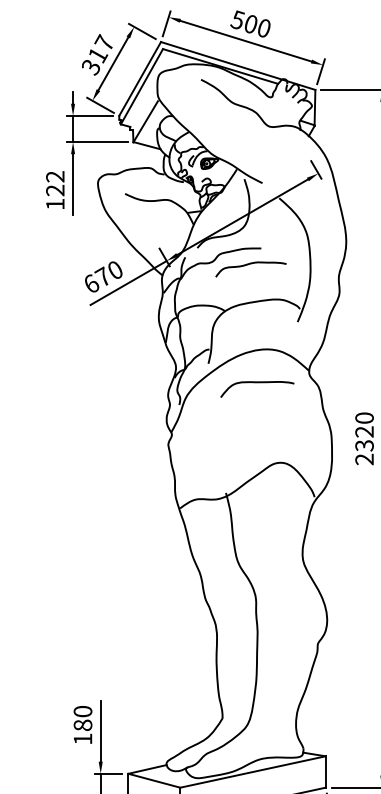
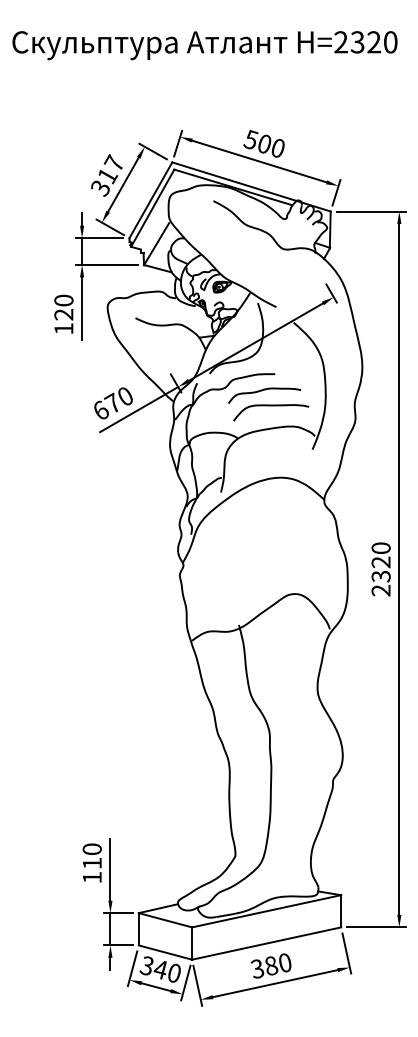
text: (54, 176) -> (63, 300), 122 -> 120
curve: (257, 383) -> (271, 406), moved
text: (82, 725) -> (91, 863), 180 -> 110

